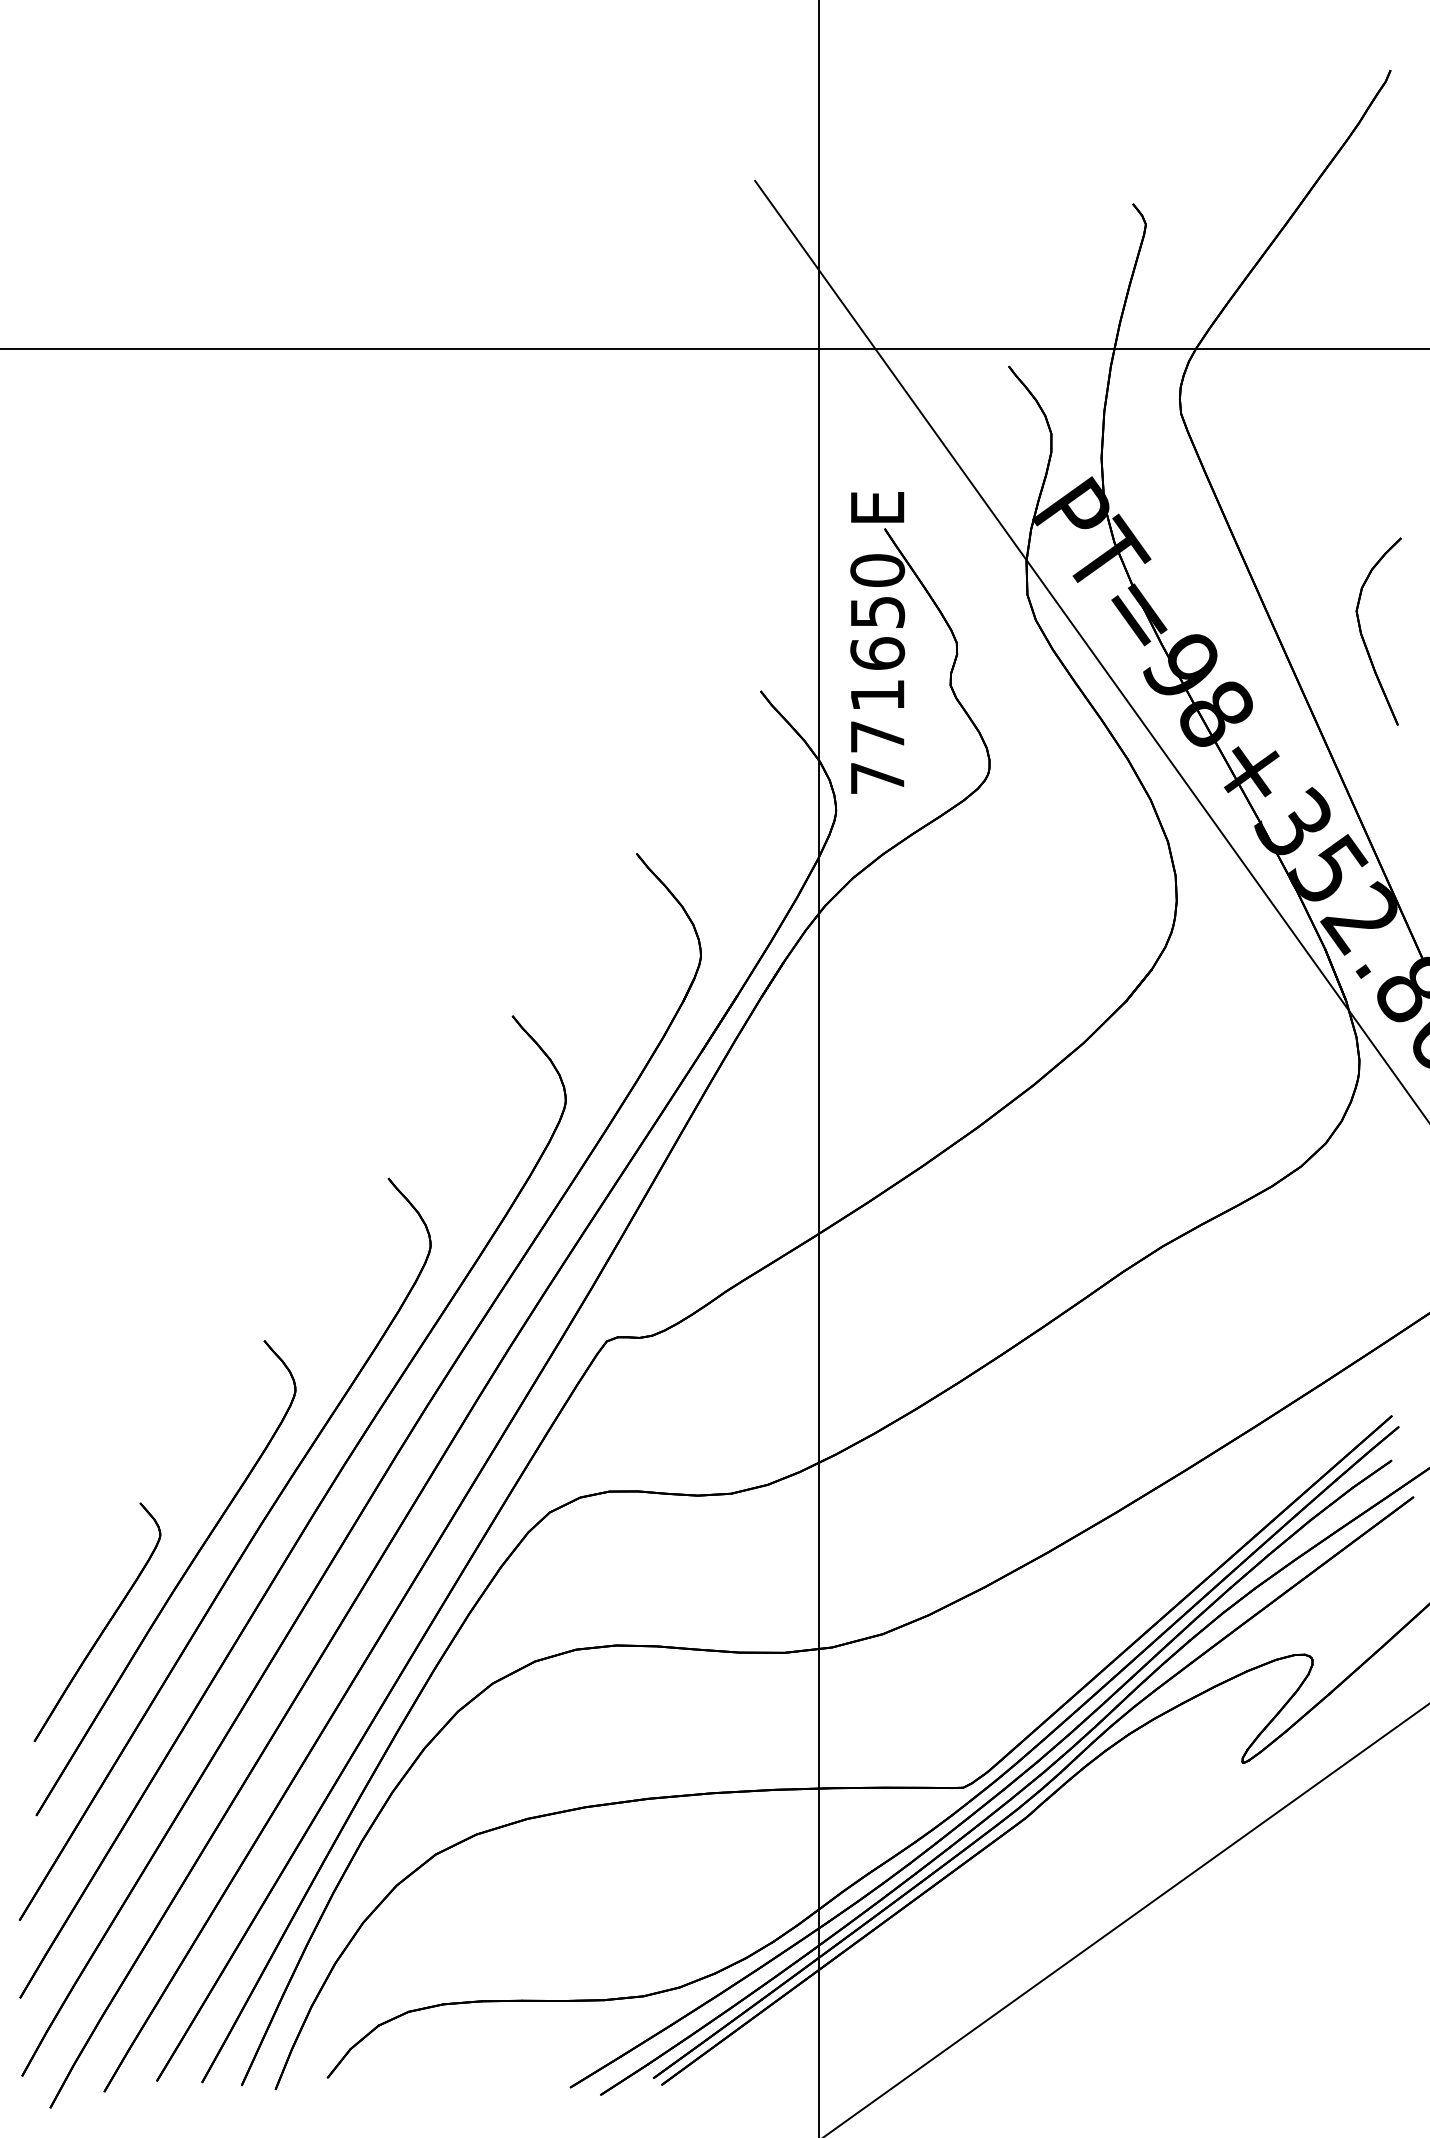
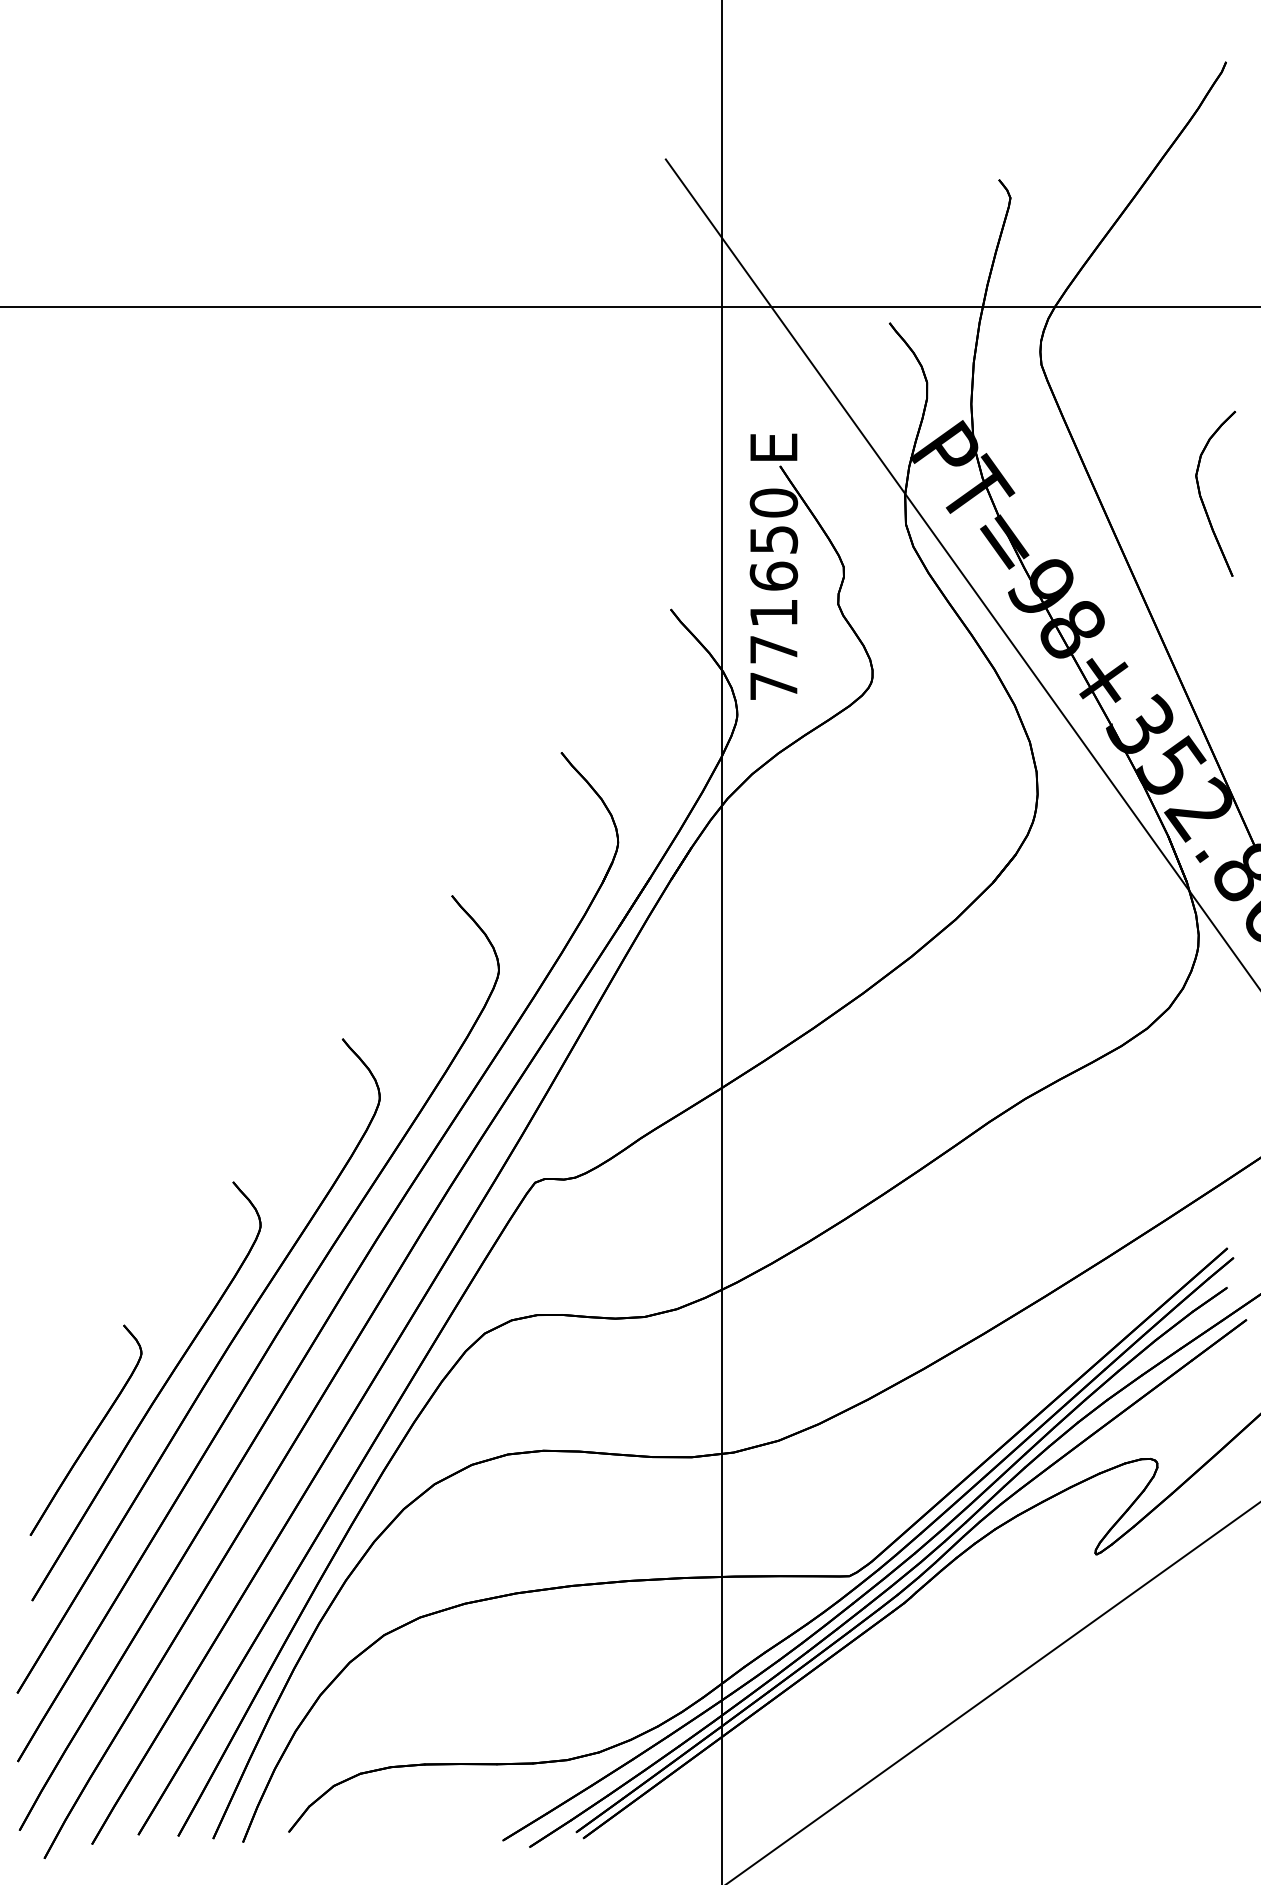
part: (1363, 636) -> (1202, 498), moved

